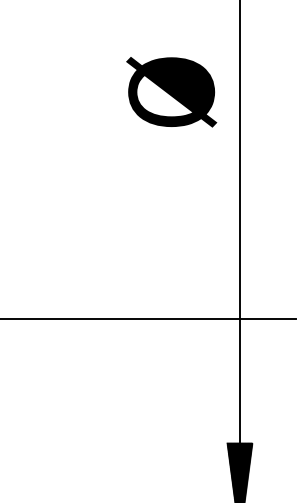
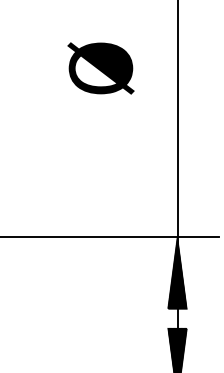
text: (171, 92) -> (100, 68), moved
hatch: (239, 367) -> (177, 272), added

